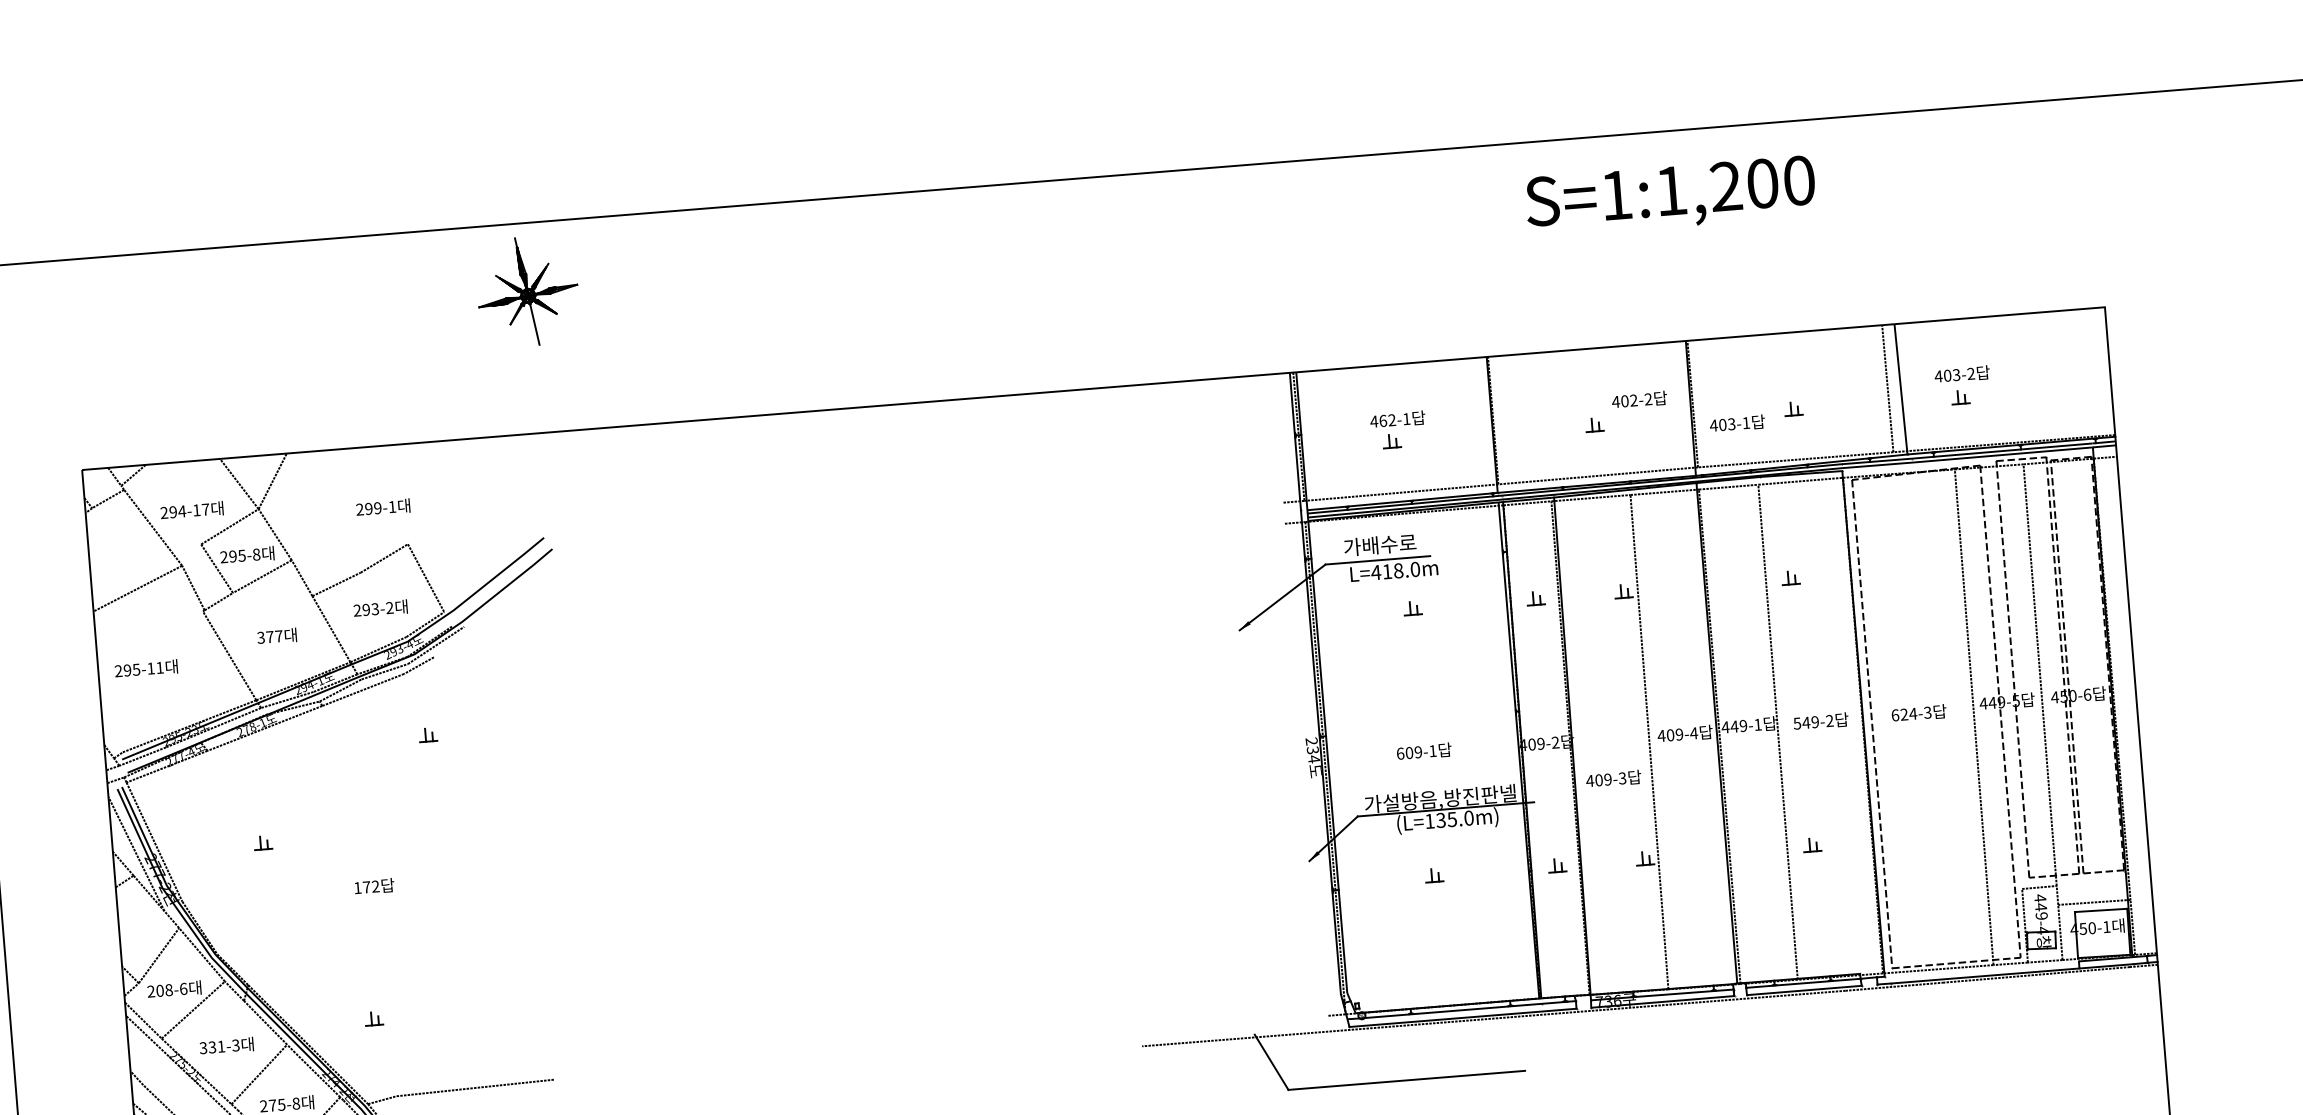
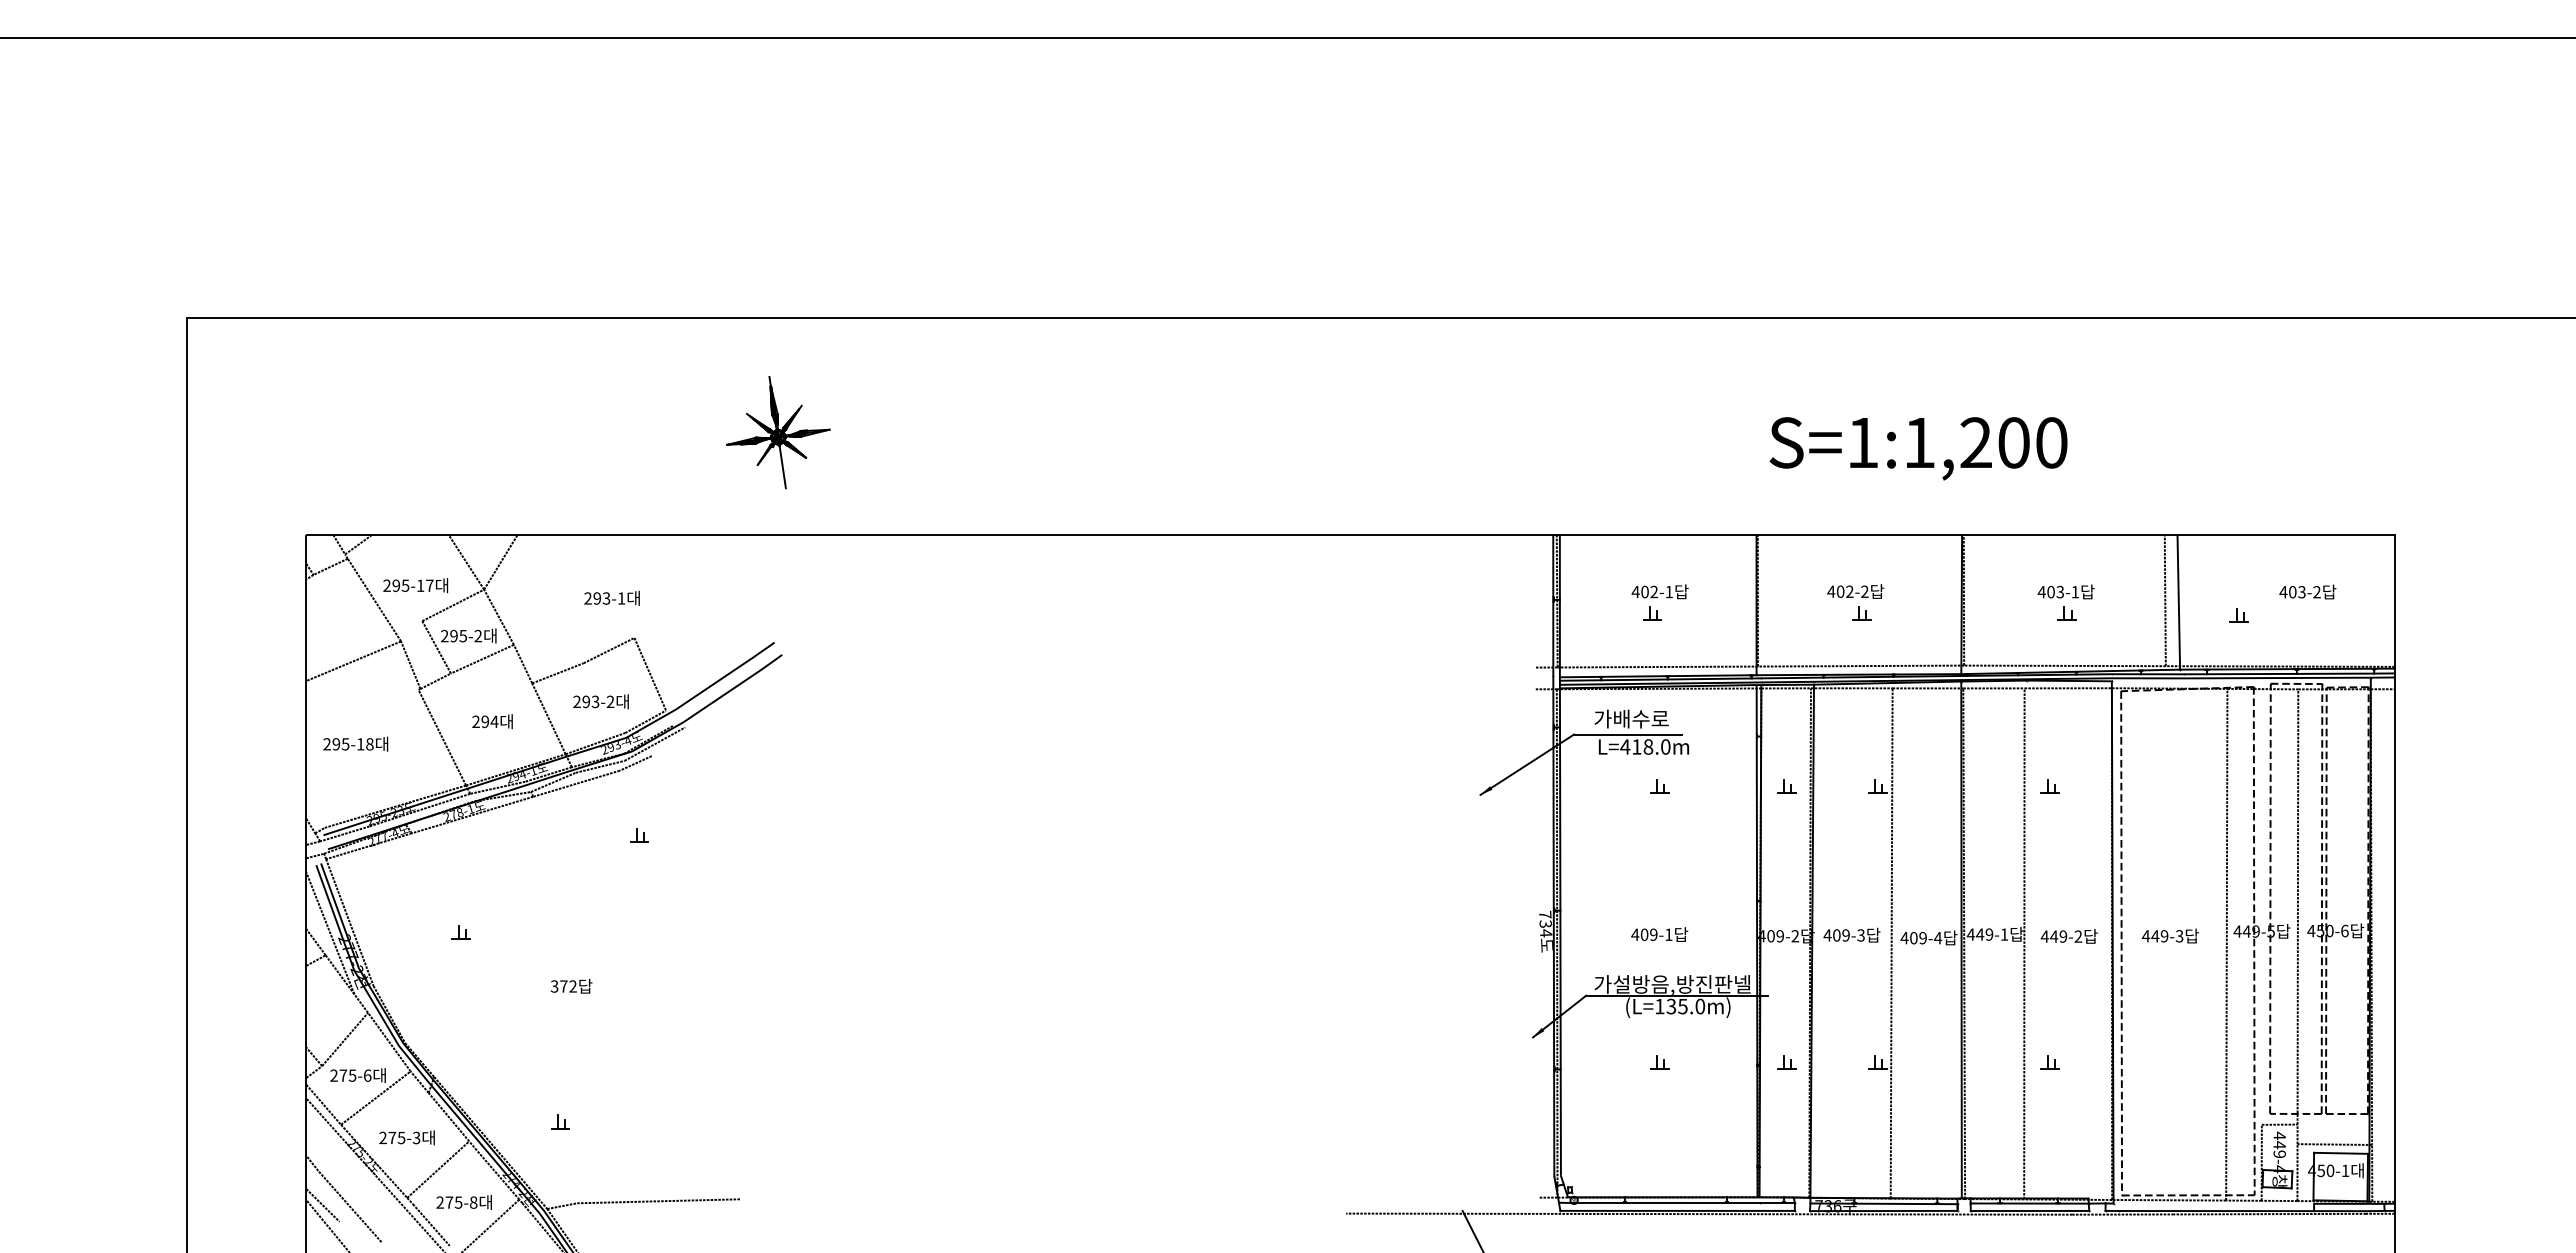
text: (1670, 196) -> (1918, 448), moved
part: (528, 291) -> (778, 432), moved
text: (1961, 373) -> (2307, 591), moved
text: (1639, 399) -> (1855, 591), moved
text: (1382, 420) -> (1644, 591), 462-1 -> 402-1
text: (1736, 423) -> (2065, 591), moved
text: (377, 508) -> (606, 598), 299-1 -> 293-1
text: (182, 511) -> (405, 585), 294-17 -> 295-17
text: (256, 554) -> (478, 636), 295-8 -> 295-2
text: (270, 636) -> (485, 721), 377 -> 294
text: (159, 668) -> (369, 744), 295-11 -> 295-18
text: (1903, 714) -> (2154, 936), 624-3 -> 449-3
text: (1796, 723) -> (2044, 936), 549-2 -> 449-2
text: (1311, 741) -> (1545, 914), 234 -> 734
text: (1399, 753) -> (1634, 934), 609-1 -> 409-1
text: (1613, 778) -> (1851, 934), moved
text: (357, 888) -> (554, 986), 172 -> 372
text: (164, 990) -> (347, 1075), 208-6 -> 275-6
text: (212, 1046) -> (392, 1137), 331-3 -> 275-3

